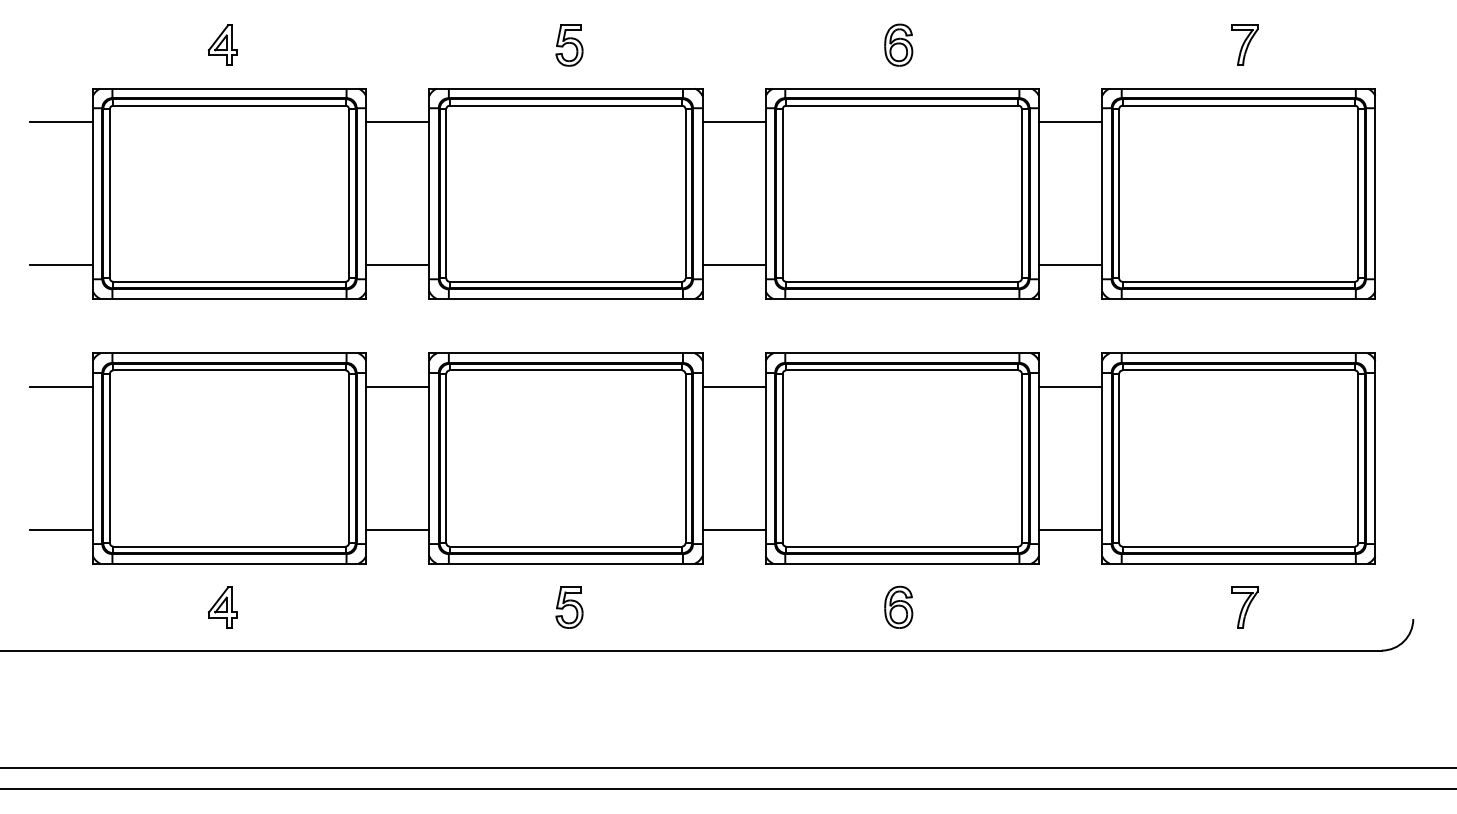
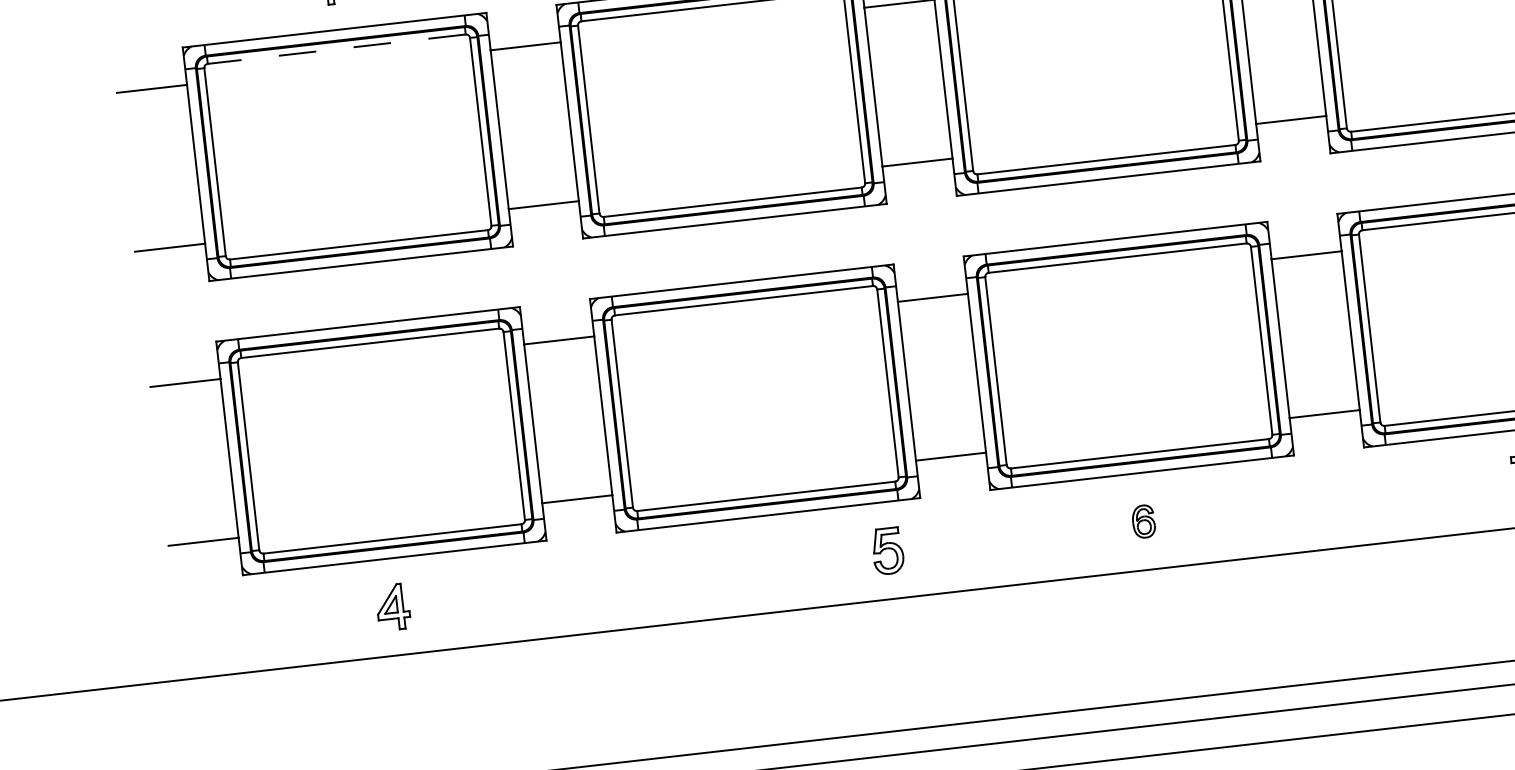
line: (228, 105) -> (335, 49), solid -> dashed
part: (898, 606) -> (1143, 520), size x0.7
part: (569, 607) -> (887, 551), moved

